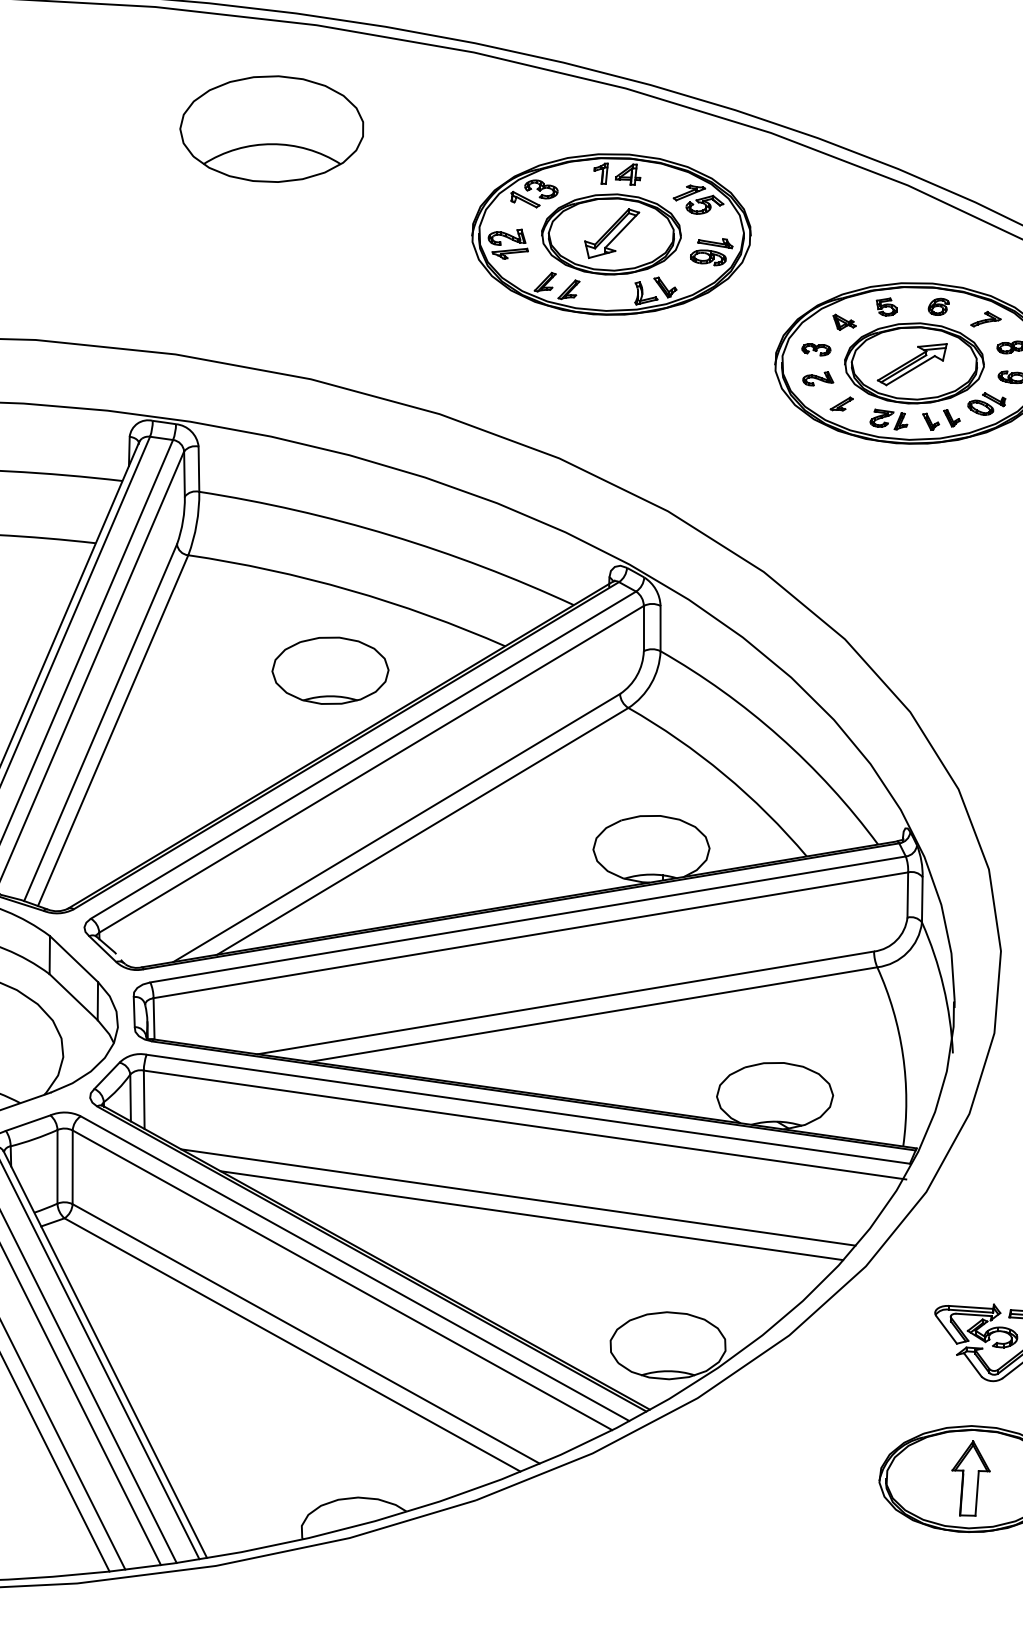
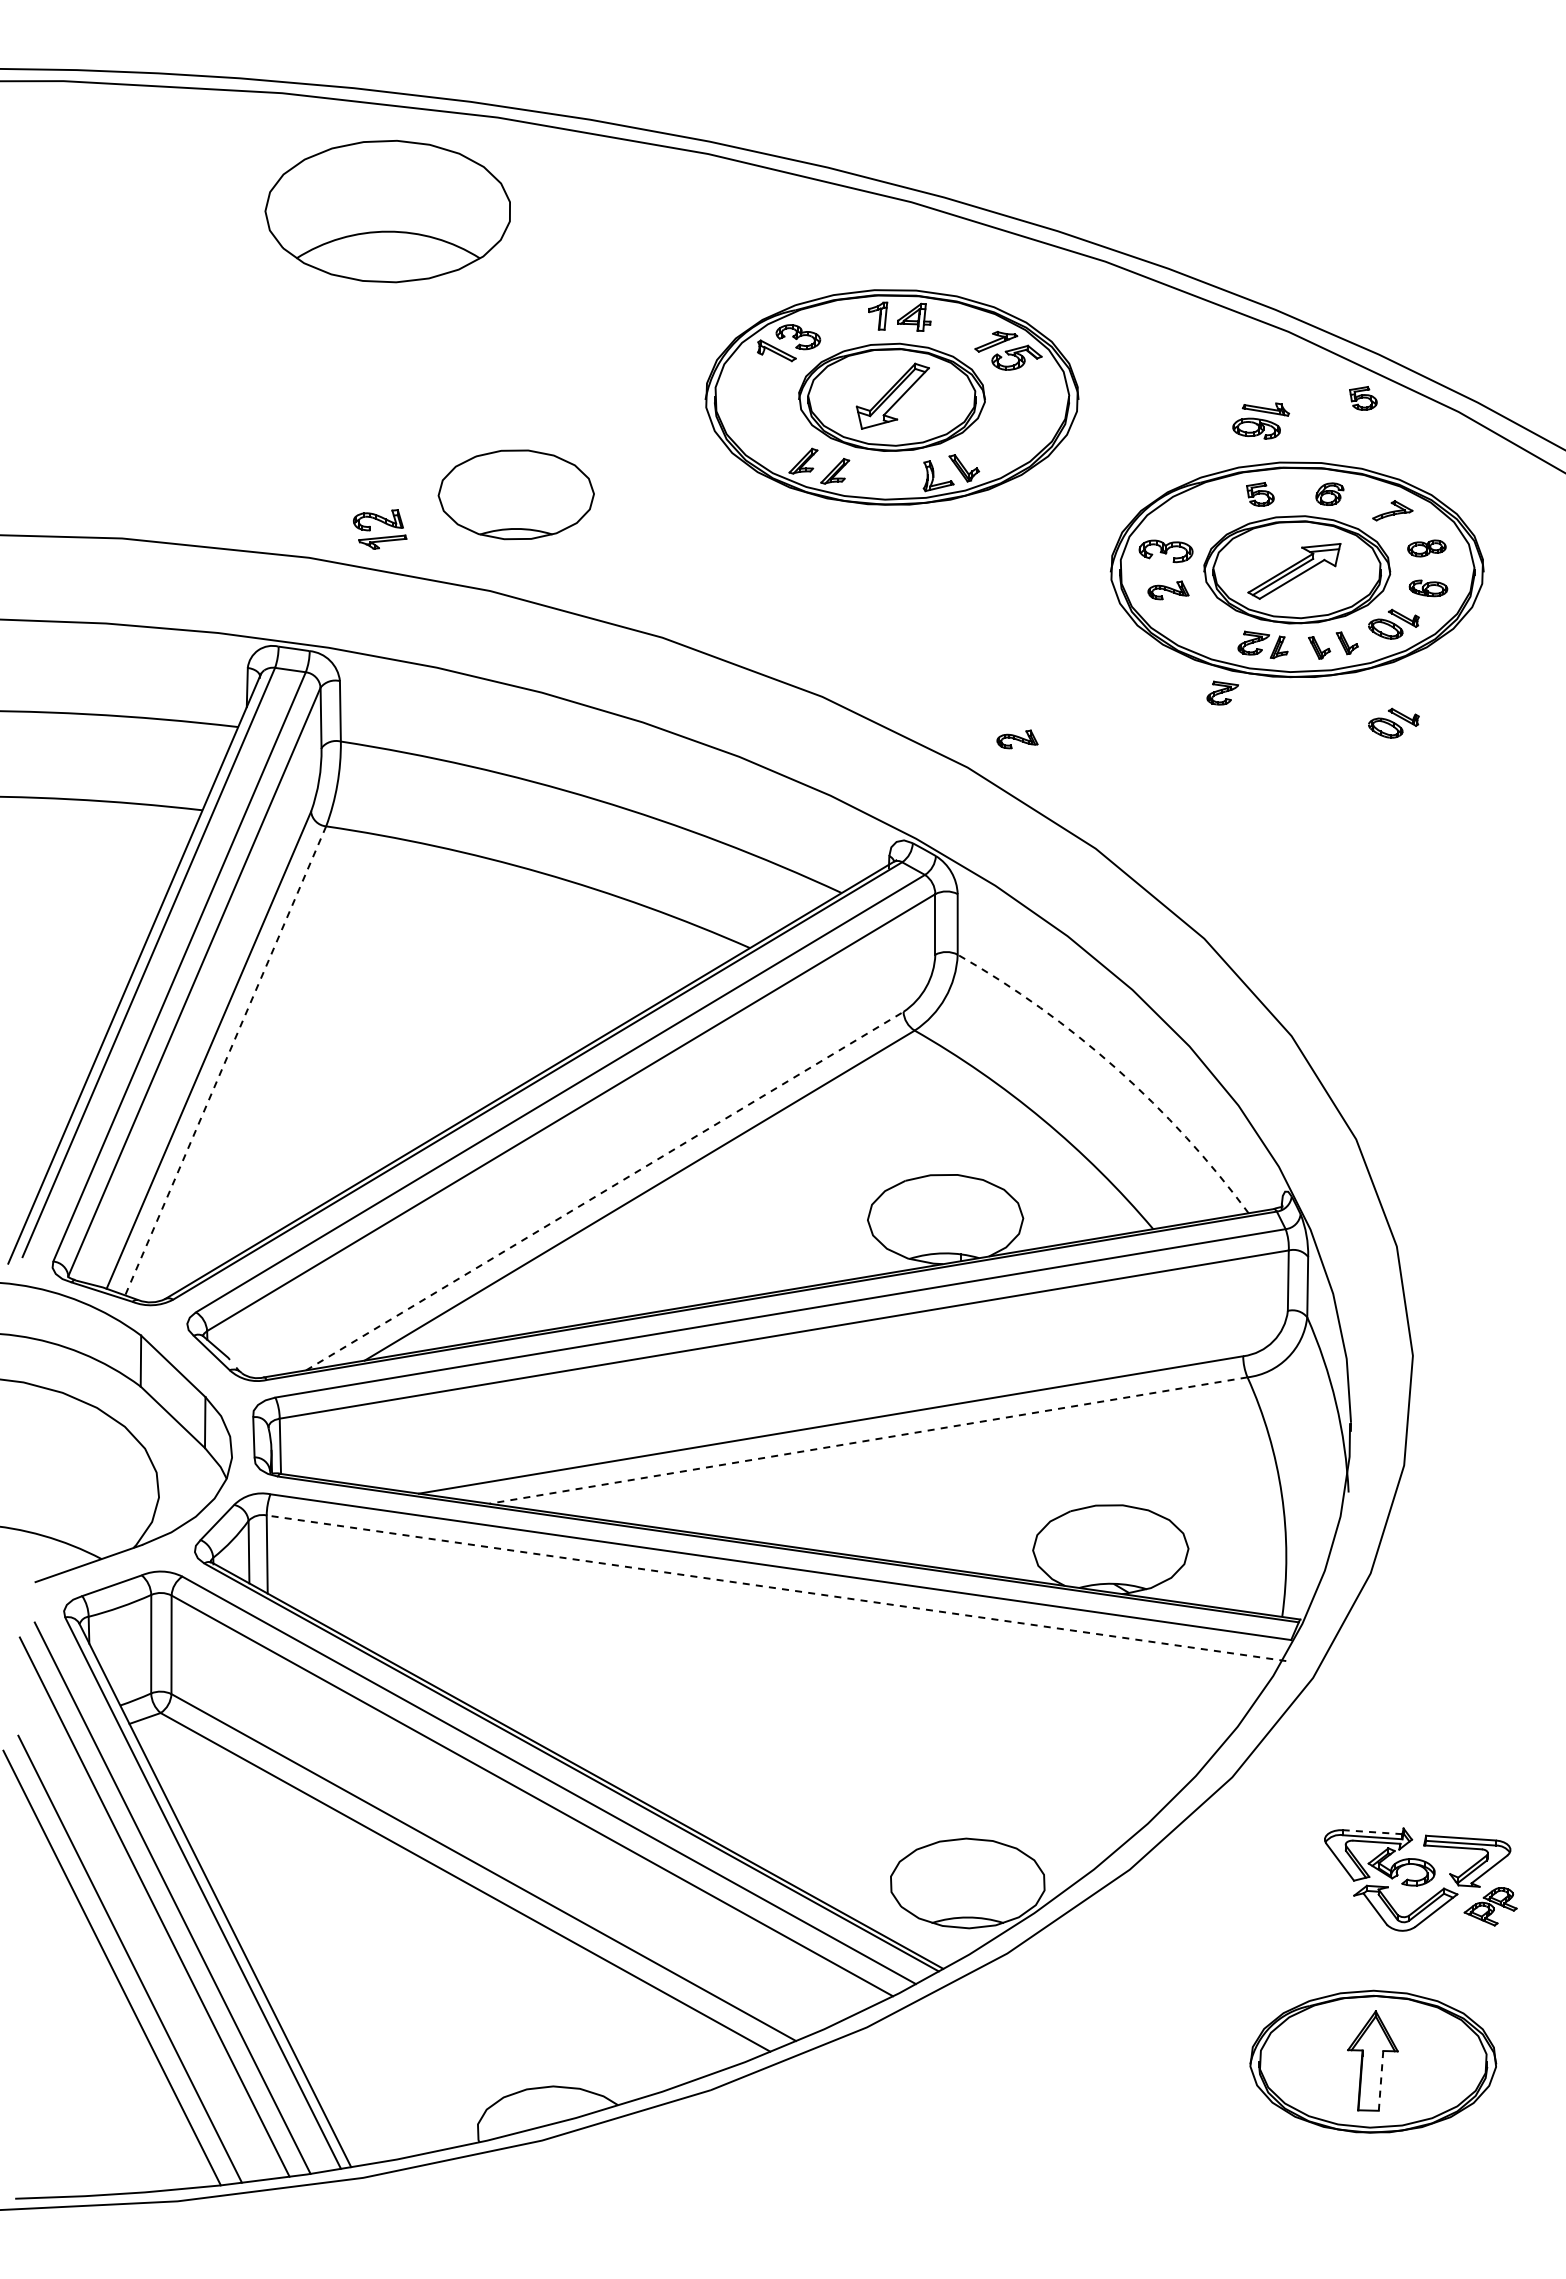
part: (271, 129) -> (387, 211), moved
part: (964, 235) -> (1363, 398), added
part: (510, 239) -> (383, 523), moved
part: (712, 251) -> (1261, 420), moved
part: (844, 322) -> (1203, 514), removed
part: (815, 349) -> (1165, 551), size x1.4
part: (841, 403) -> (1199, 623), removed
part: (858, 455) -> (1222, 692), added
part: (986, 477) -> (1393, 722), added
part: (705, 490) -> (1017, 739), added
part: (329, 670) -> (515, 494), moved
line: (113, 731) -> (225, 1061), solid -> dashed
arc: (779, 736) -> (1116, 1068), solid -> dashed
line: (397, 827) -> (605, 1190), solid -> dashed
line: (593, 1014) -> (867, 1440), solid -> dashed
line: (525, 1125) -> (776, 1588), solid -> dashed
line: (518, 1196) -> (767, 1684), removed
line: (531, 1215) -> (785, 1709), removed
line: (970, 1307) -> (1372, 1832), solid -> dashed
line: (977, 1493) -> (1381, 2080), solid -> dashed

